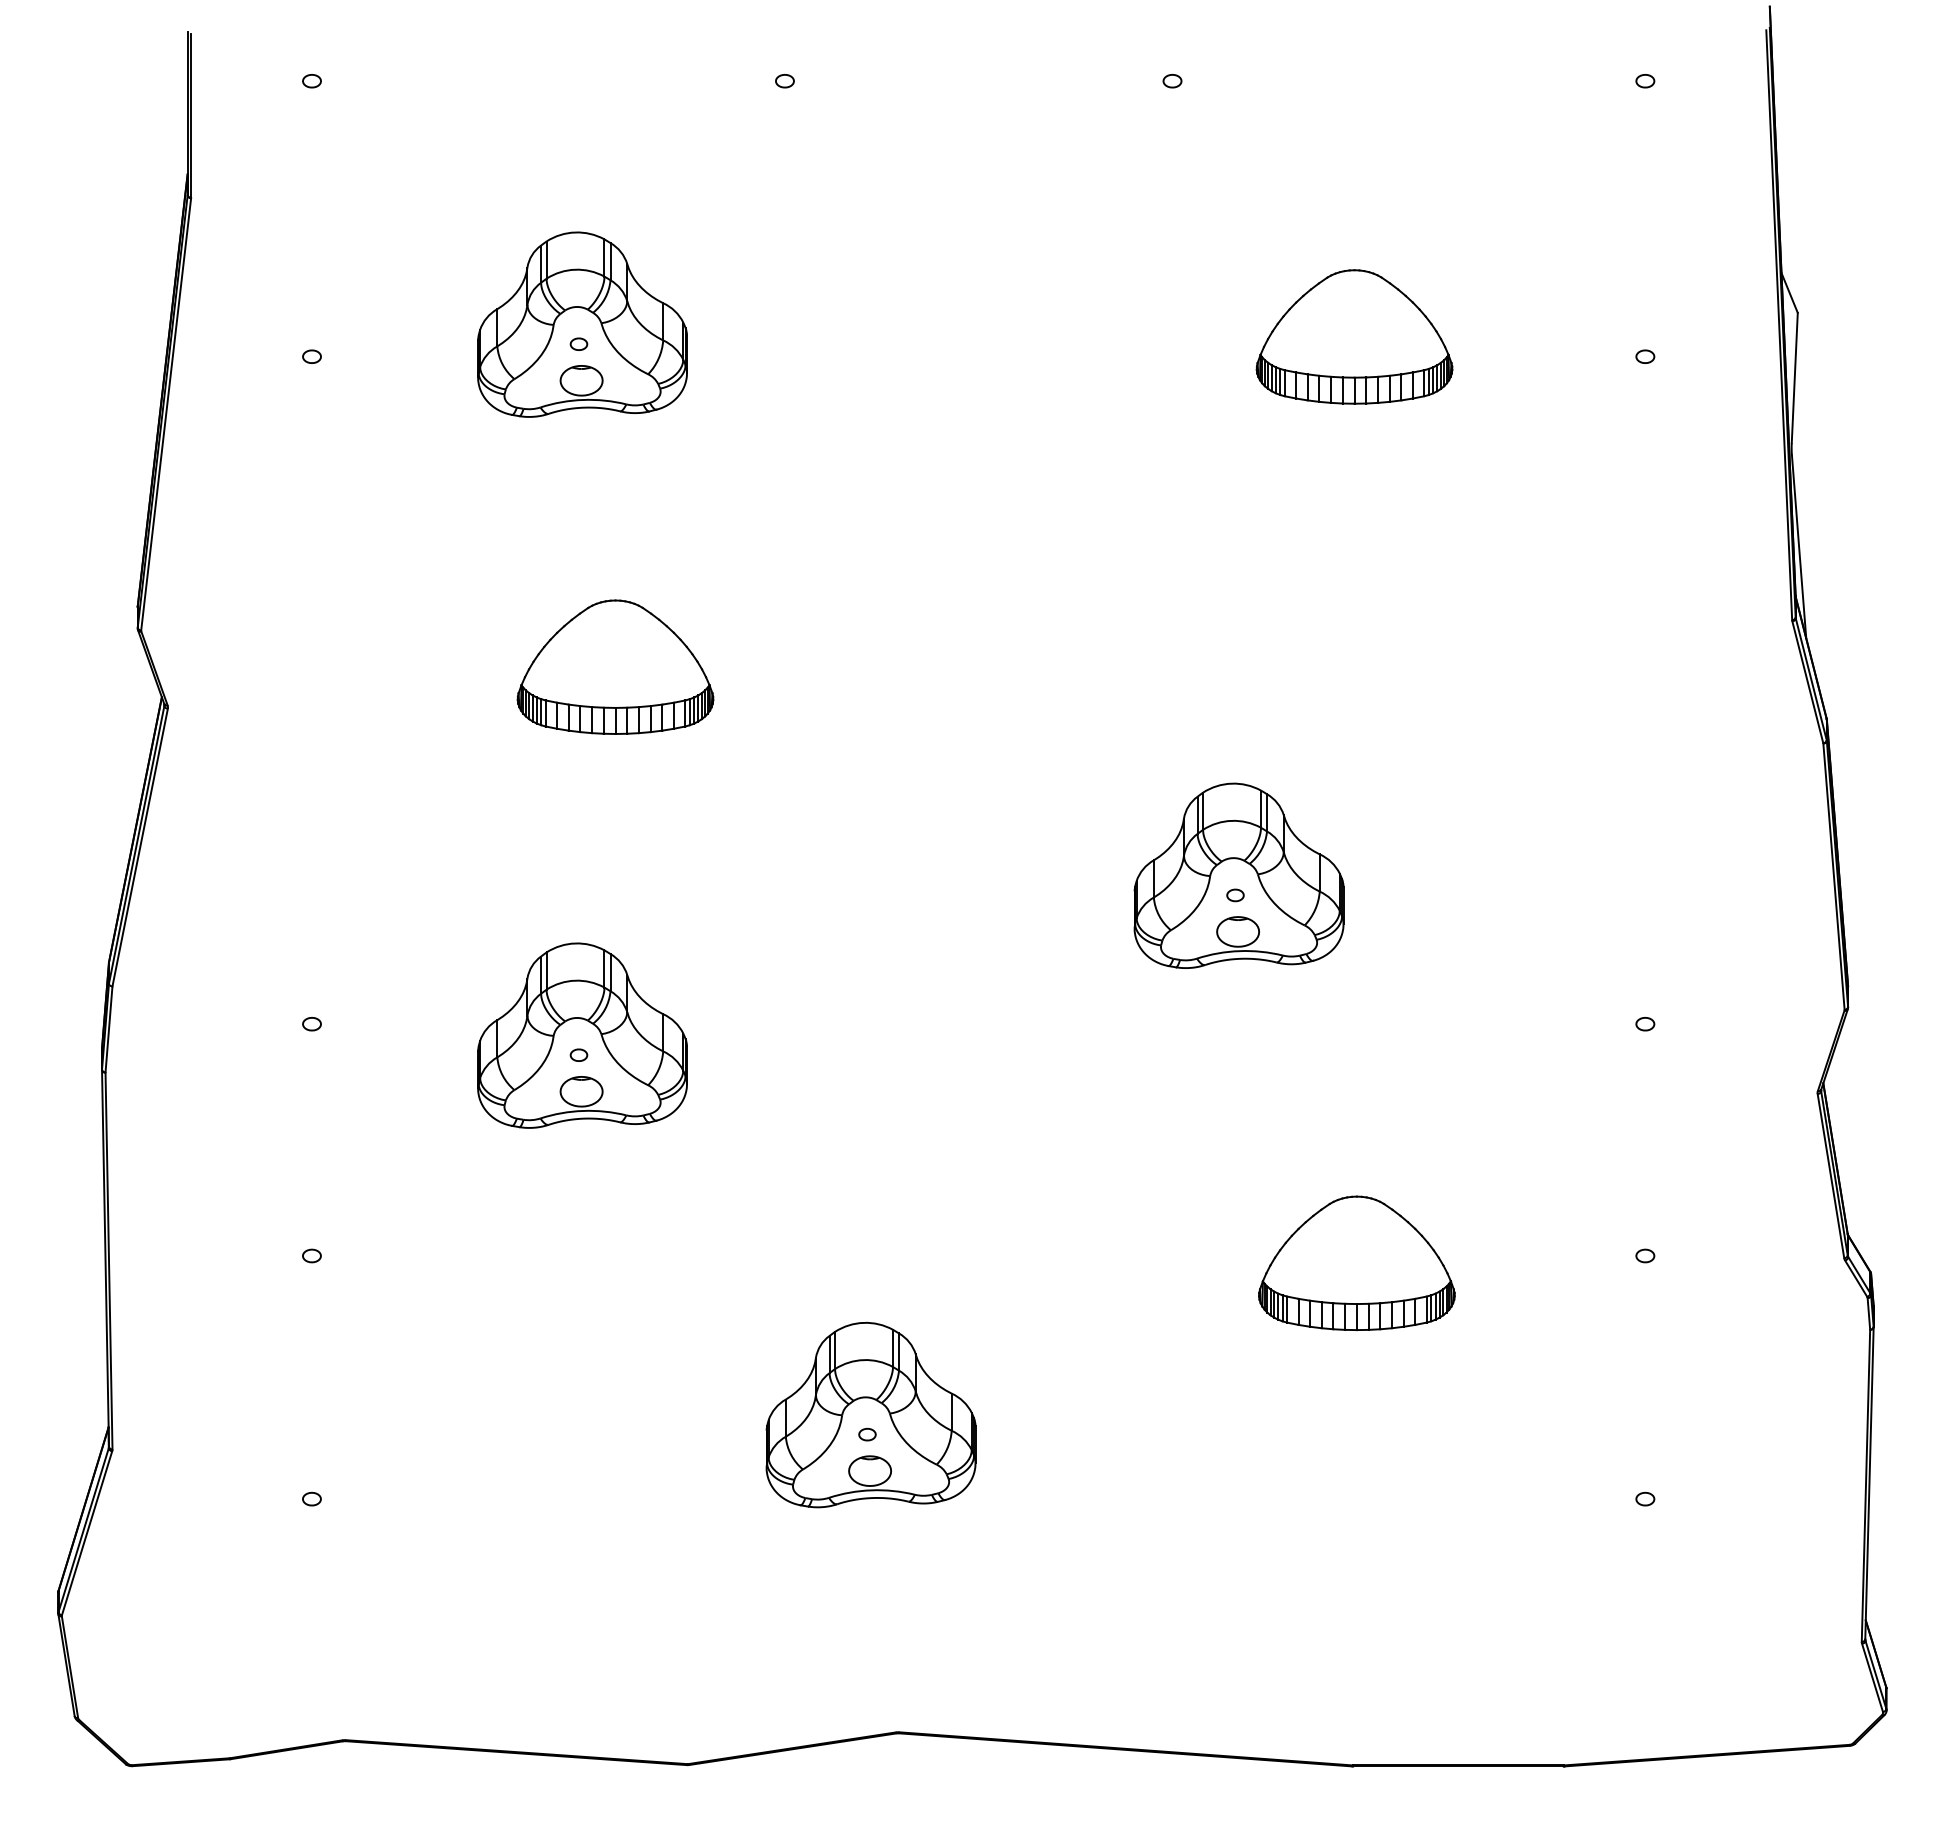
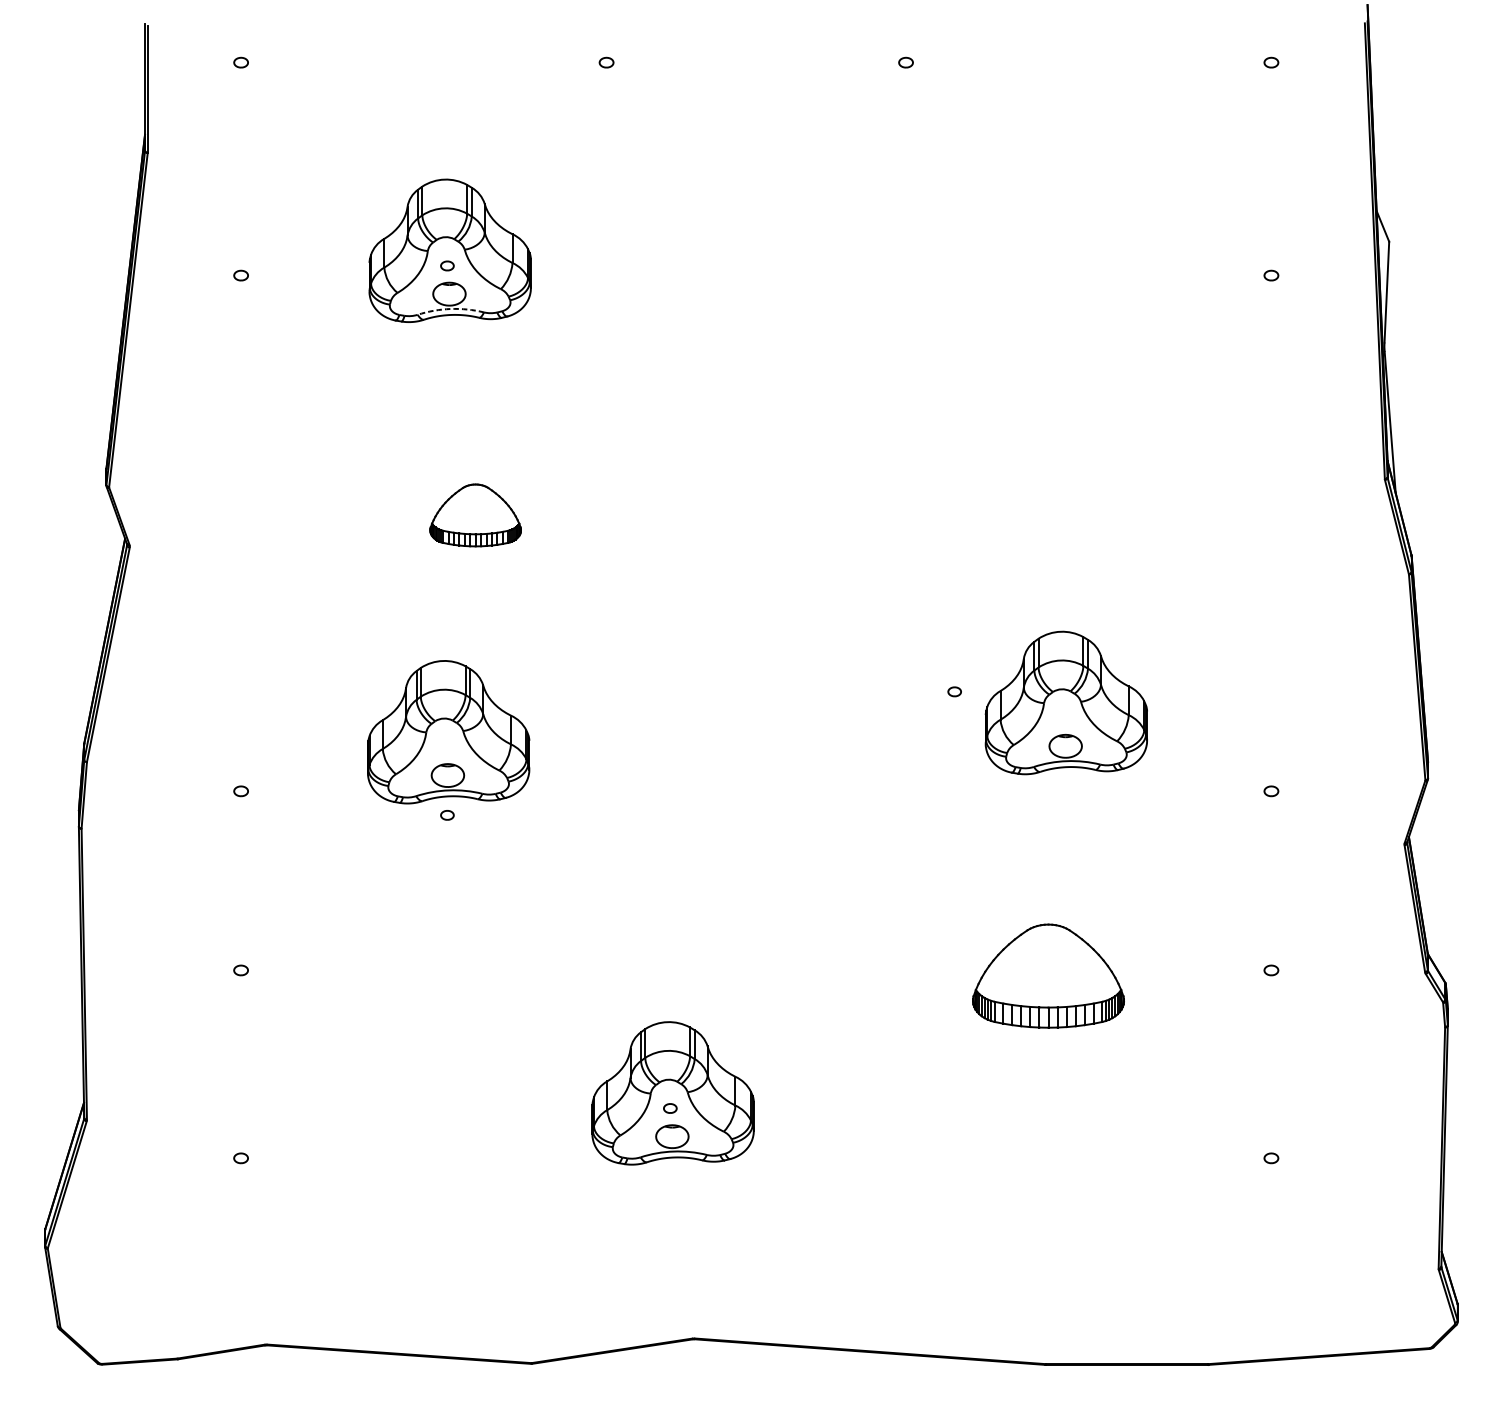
part: (1354, 336) -> (1046, 259), removed
arc: (583, 399) -> (450, 308), solid -> dashed
part: (615, 666) -> (475, 514), size x0.6
part: (1238, 875) -> (1065, 702), moved
part: (582, 1035) -> (448, 732), moved

